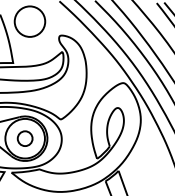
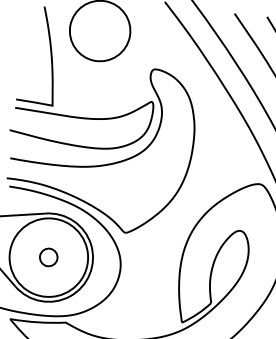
circle: (24, 138) -> (47, 256), size x0.6

